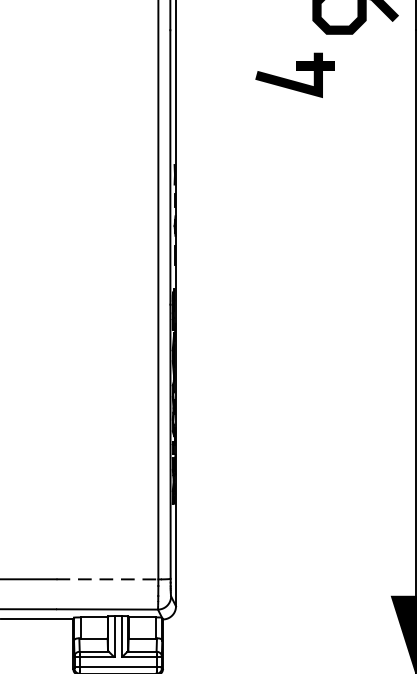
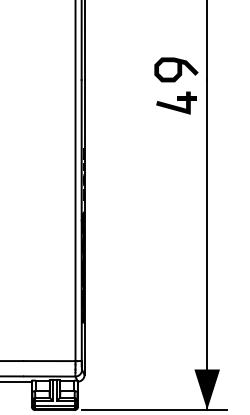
part: (295, 74) -> (176, 102), moved
line: (107, 580) -> (49, 361), dashed -> solid

